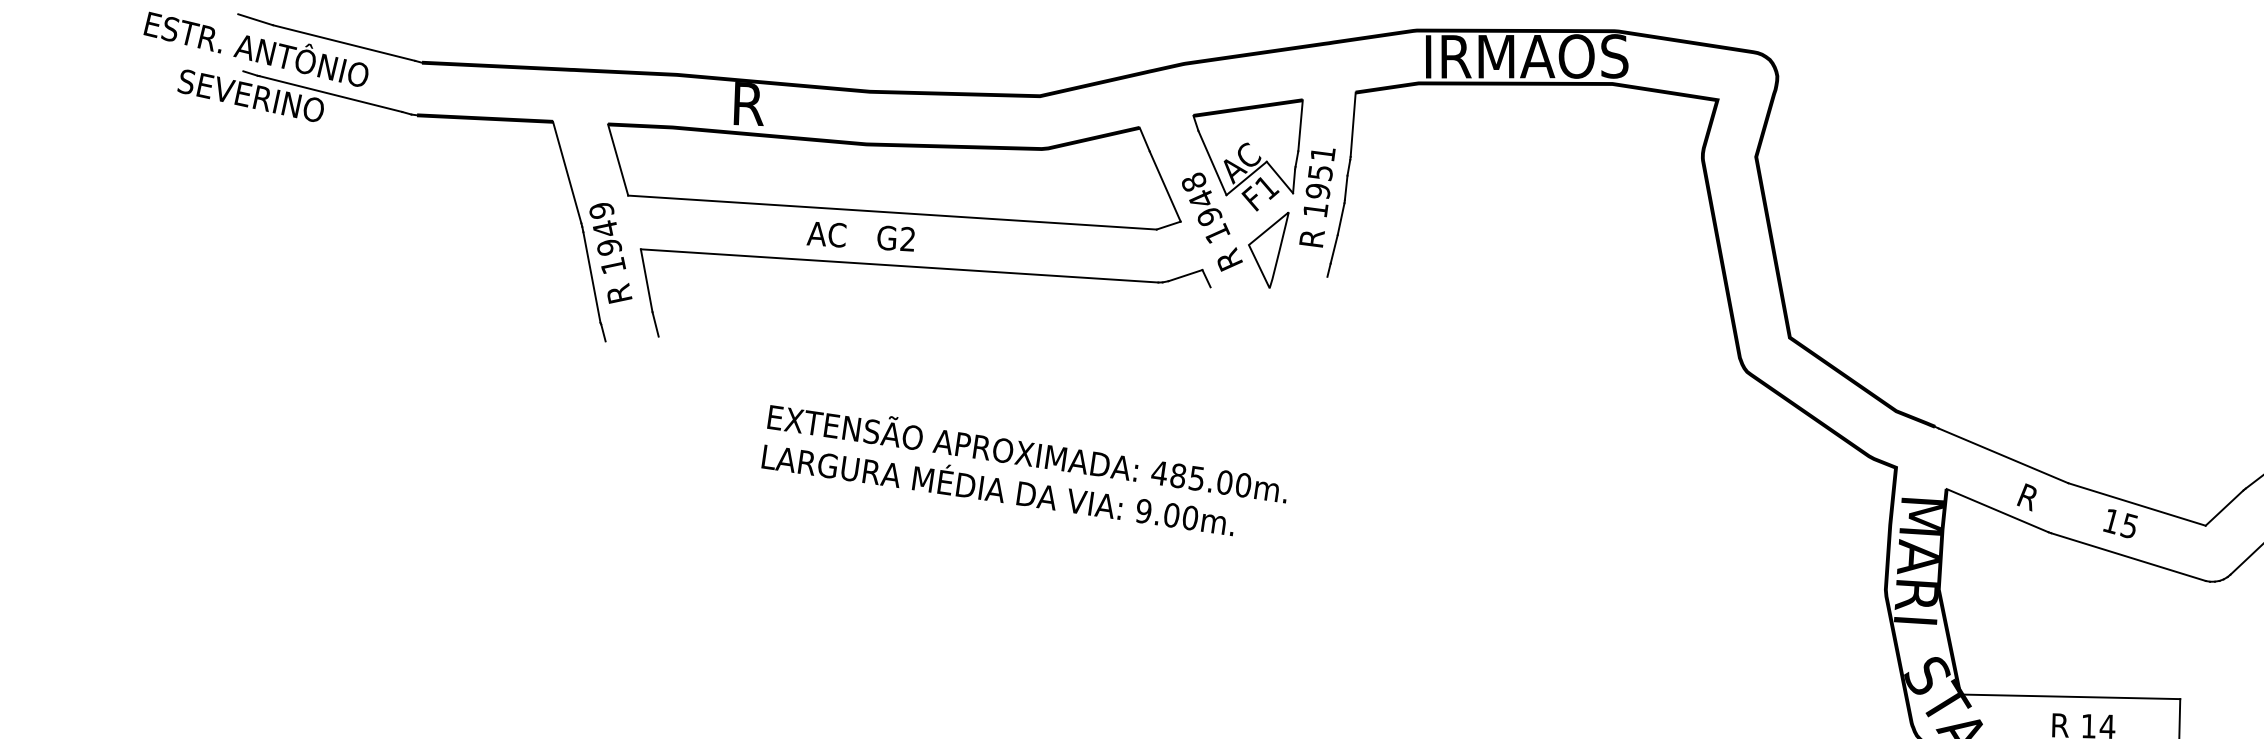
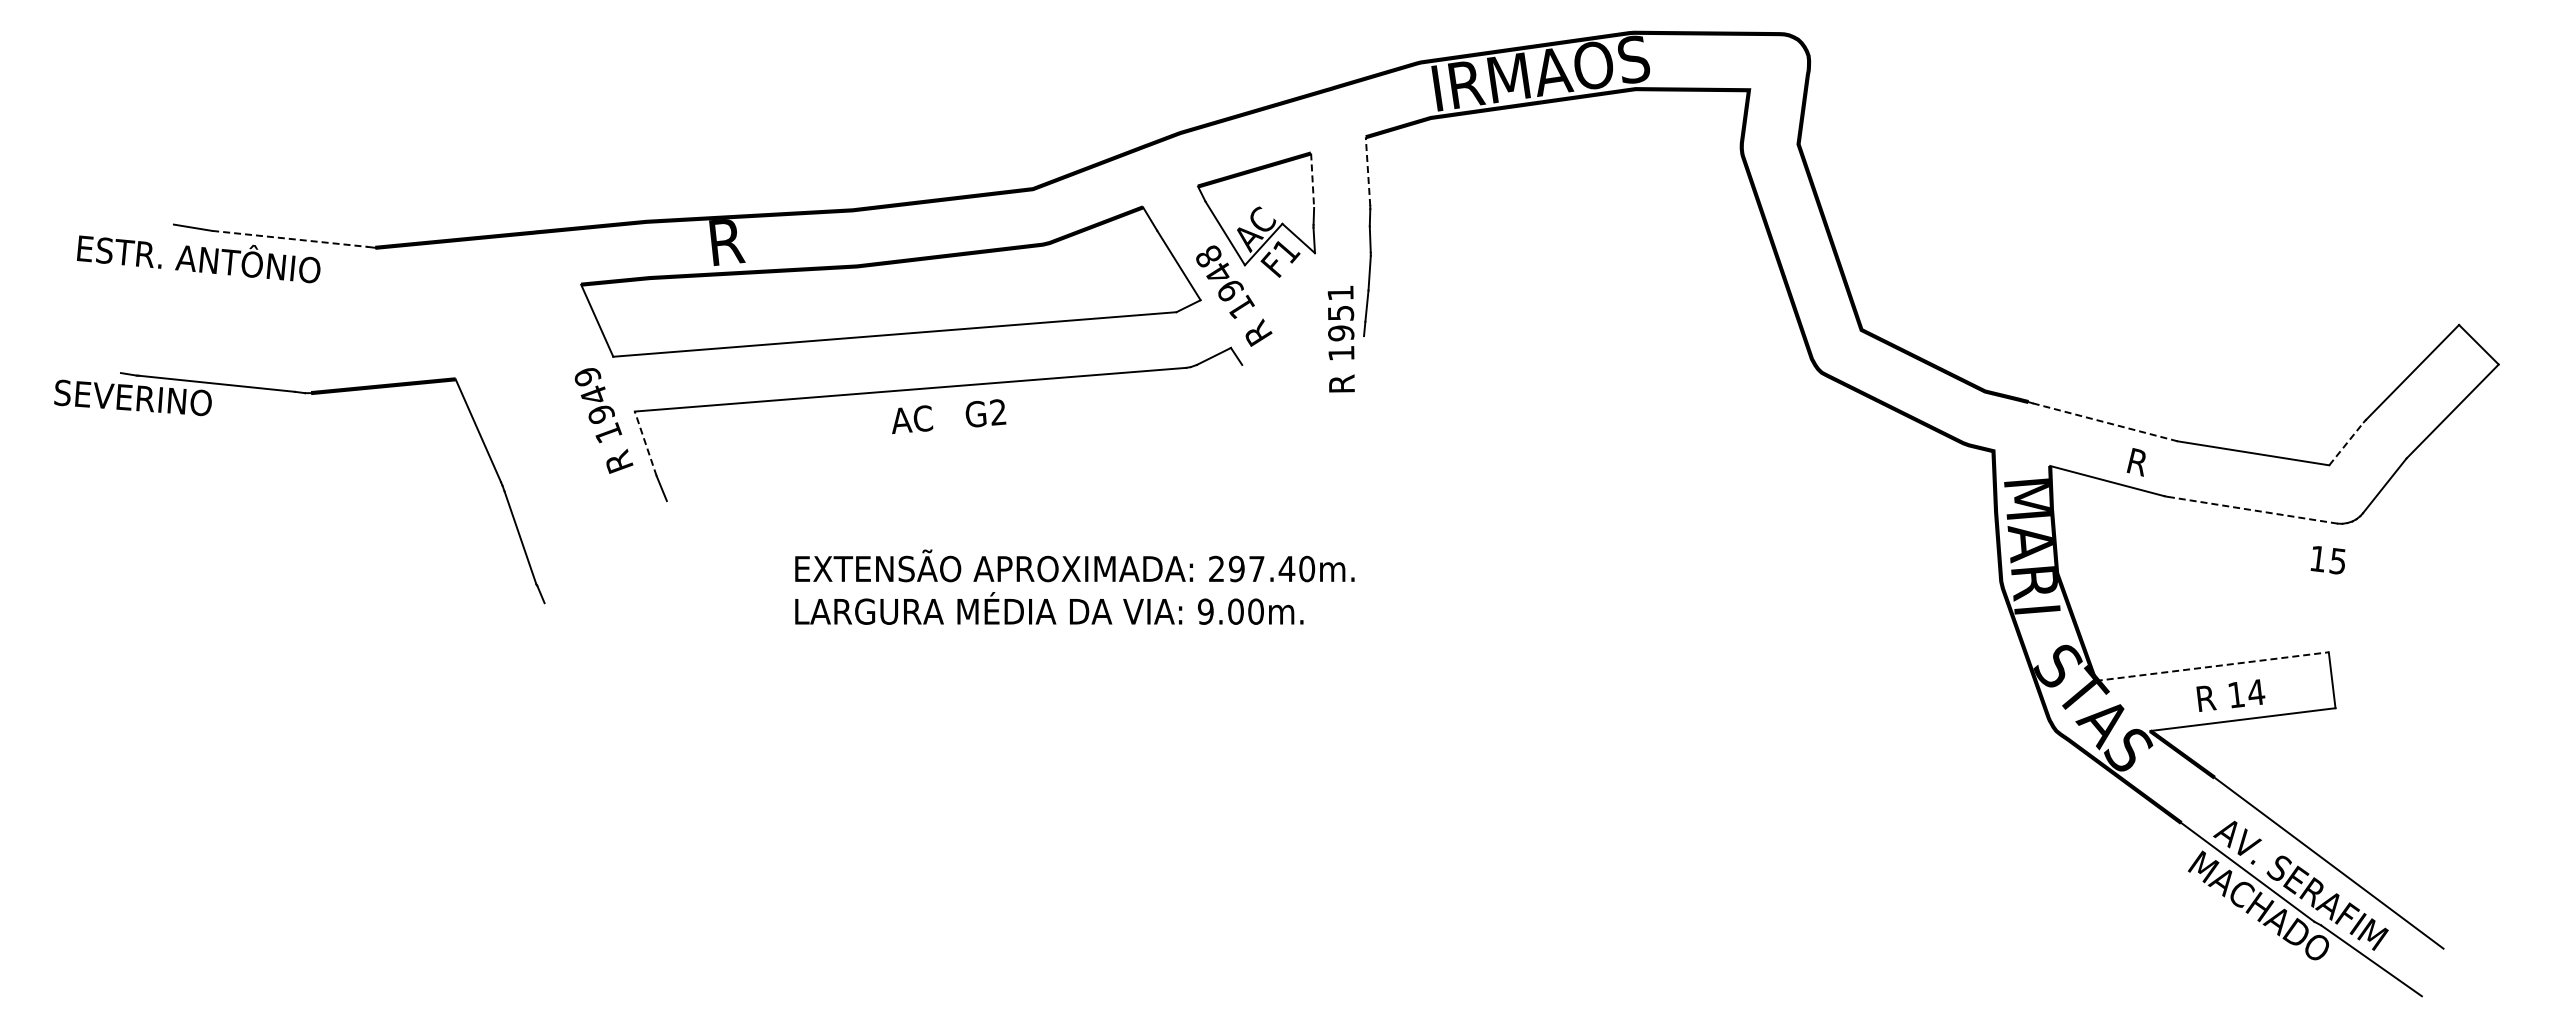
line: (344, 42) -> (290, 238), solid -> dashed
part: (410, 115) -> (304, 394), moved
line: (1353, 124) -> (1368, 171), solid -> dashed
line: (1300, 126) -> (1312, 181), solid -> dashed
text: (1316, 196) -> (1340, 338), moved
text: (862, 236) -> (949, 416), moved
part: (1265, 248) -> (1294, 315), removed
line: (646, 280) -> (645, 443), solid -> dashed
line: (2003, 456) -> (2105, 422), solid -> dashed
text: (1192, 477) -> (1251, 568), 485.00m. -> 297.40m.
line: (2224, 507) -> (2346, 443), solid -> dashed
text: (2119, 523) -> (2327, 560), moved
line: (2128, 557) -> (2252, 510), solid -> dashed
line: (2070, 696) -> (2212, 666), solid -> dashed

